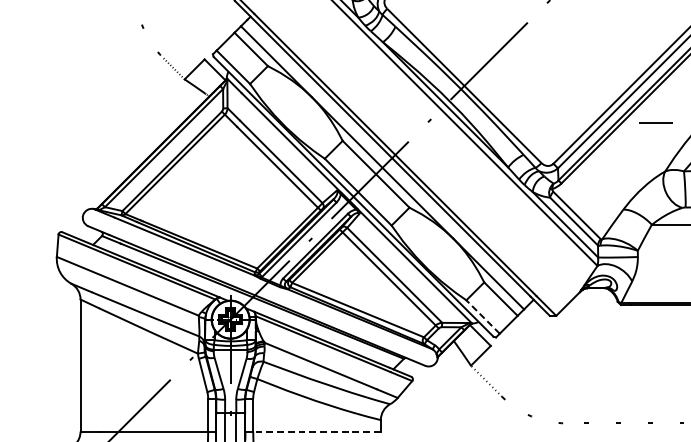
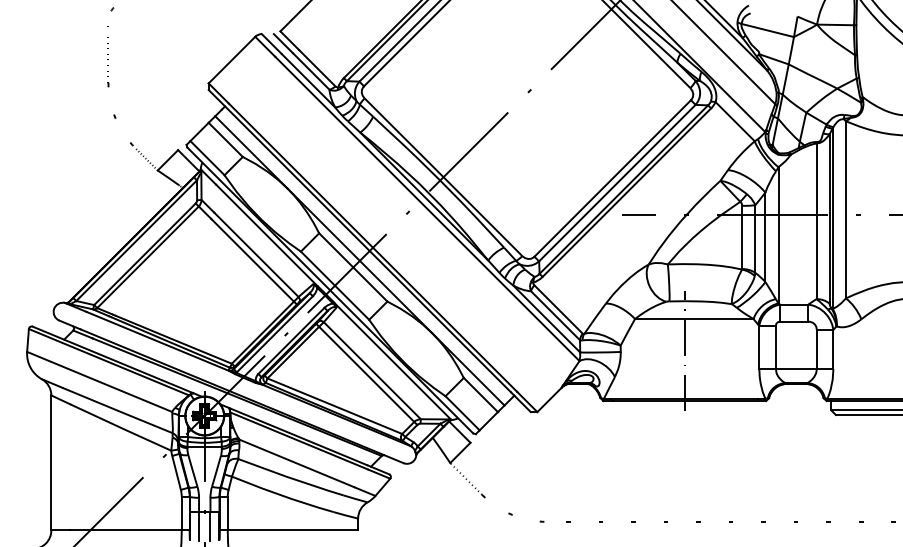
line: (482, 316) -> (462, 412), dashed -> solid
line: (316, 431) -> (292, 530), dashed -> solid

